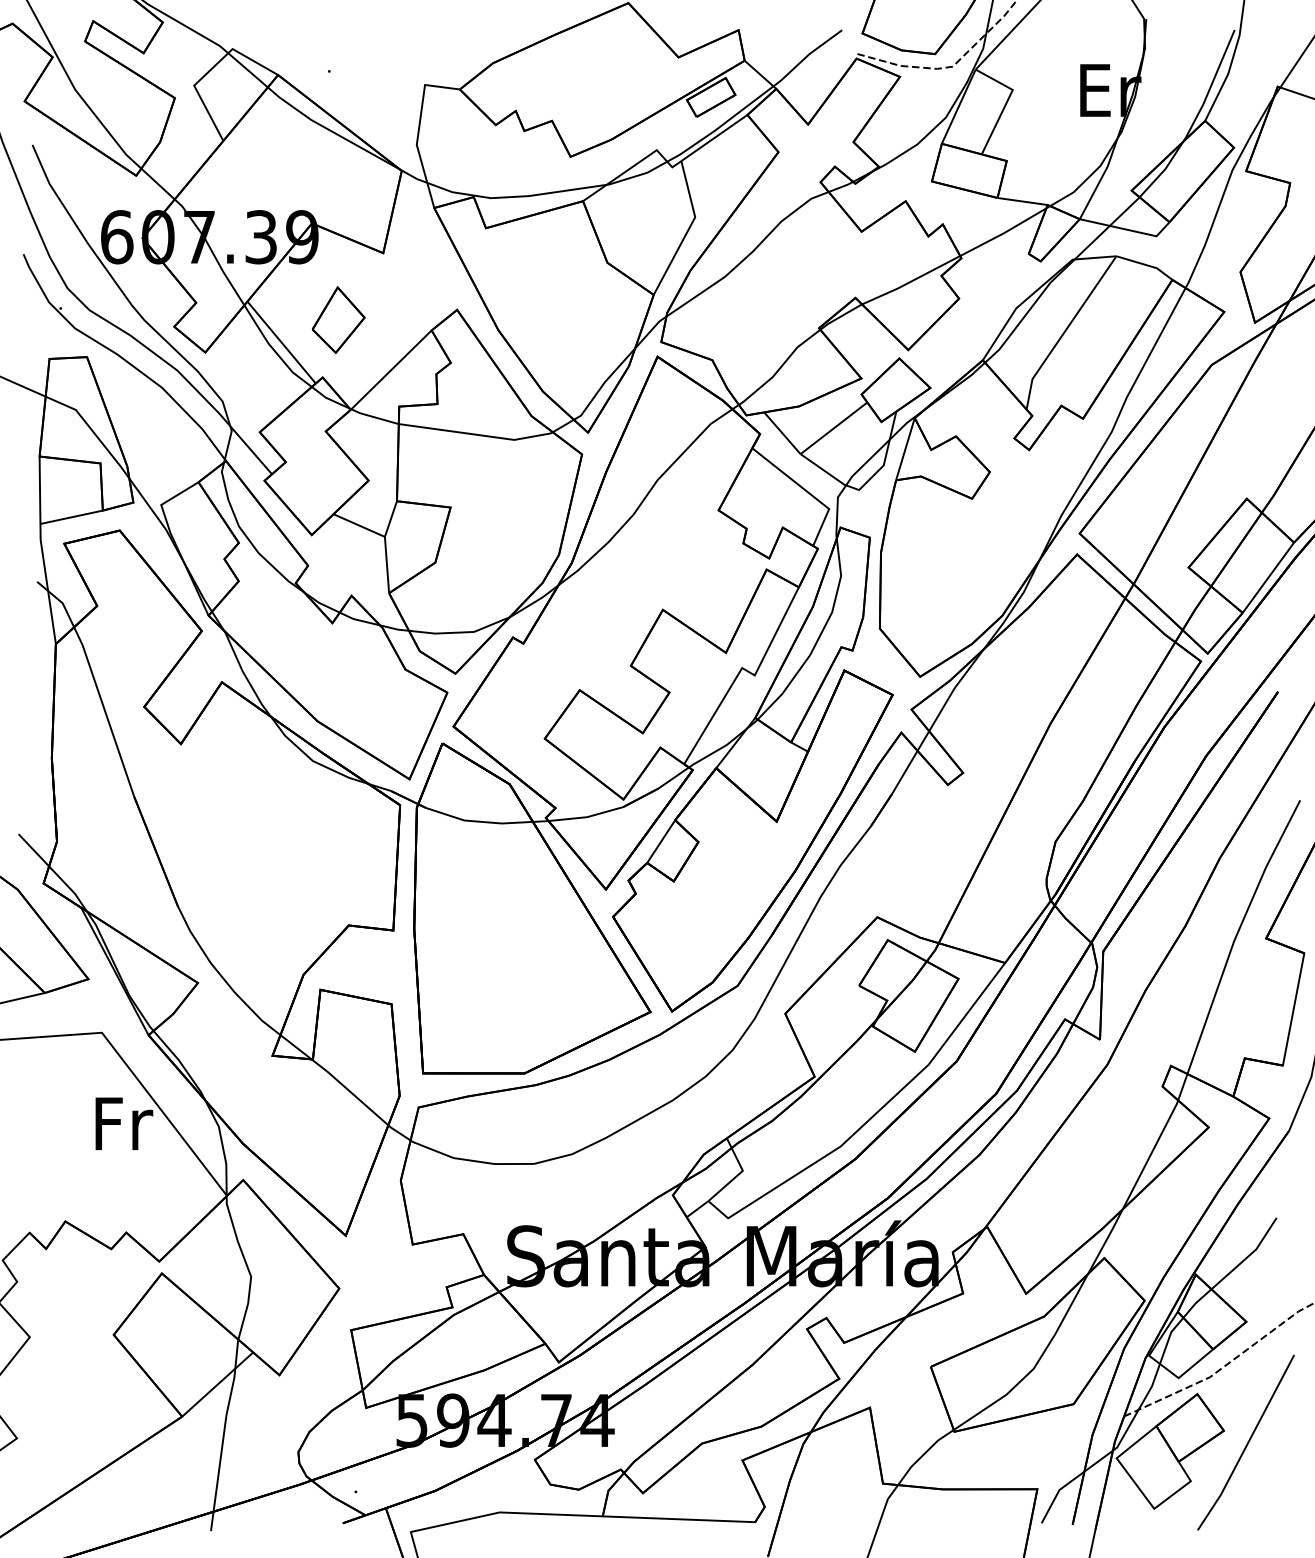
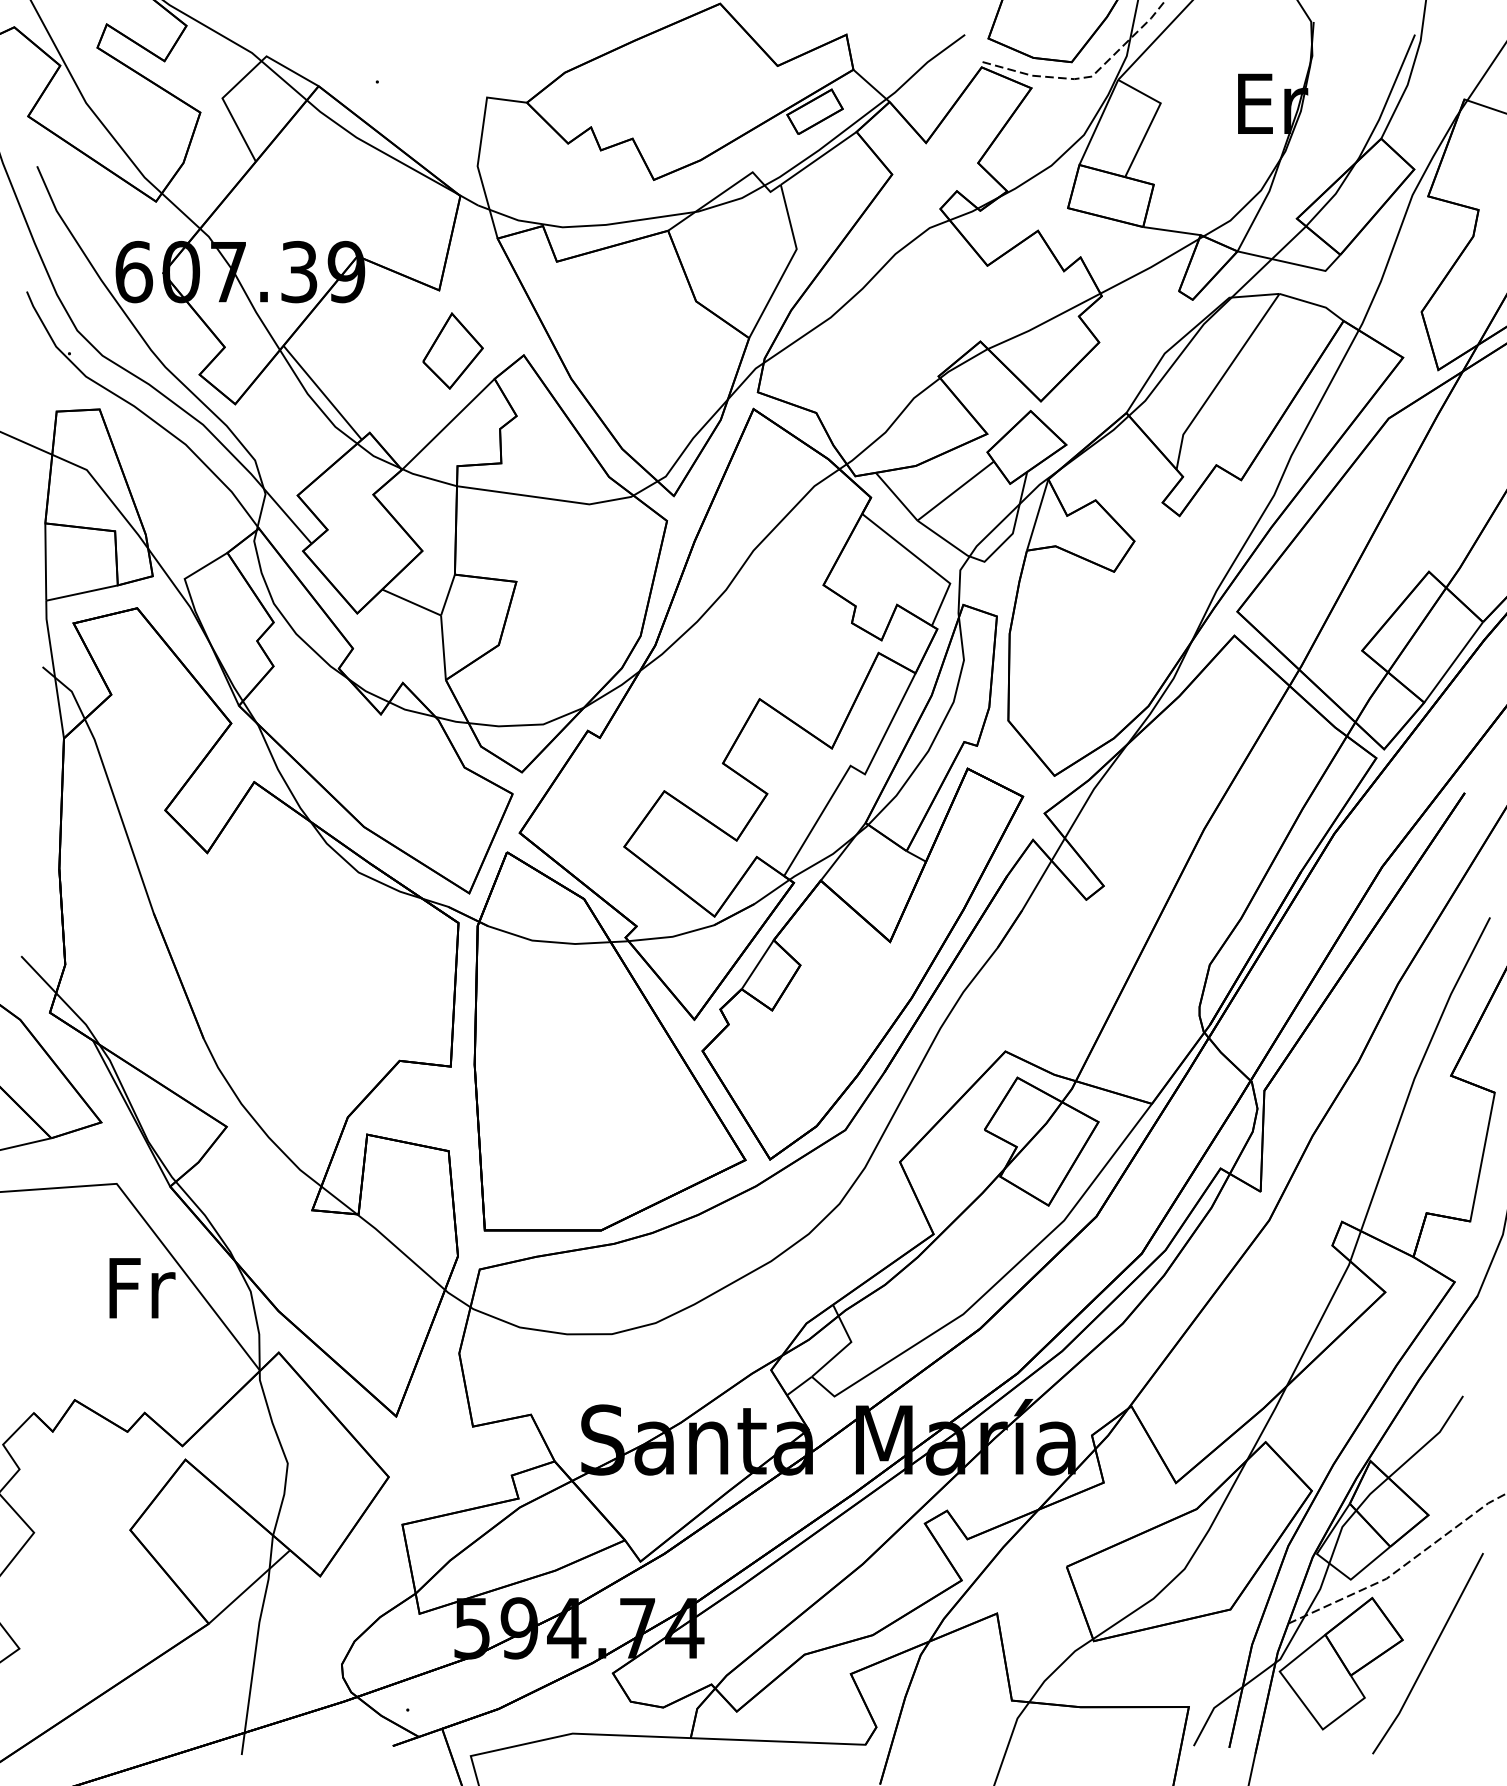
part: (338, 319) -> (452, 350), moved

